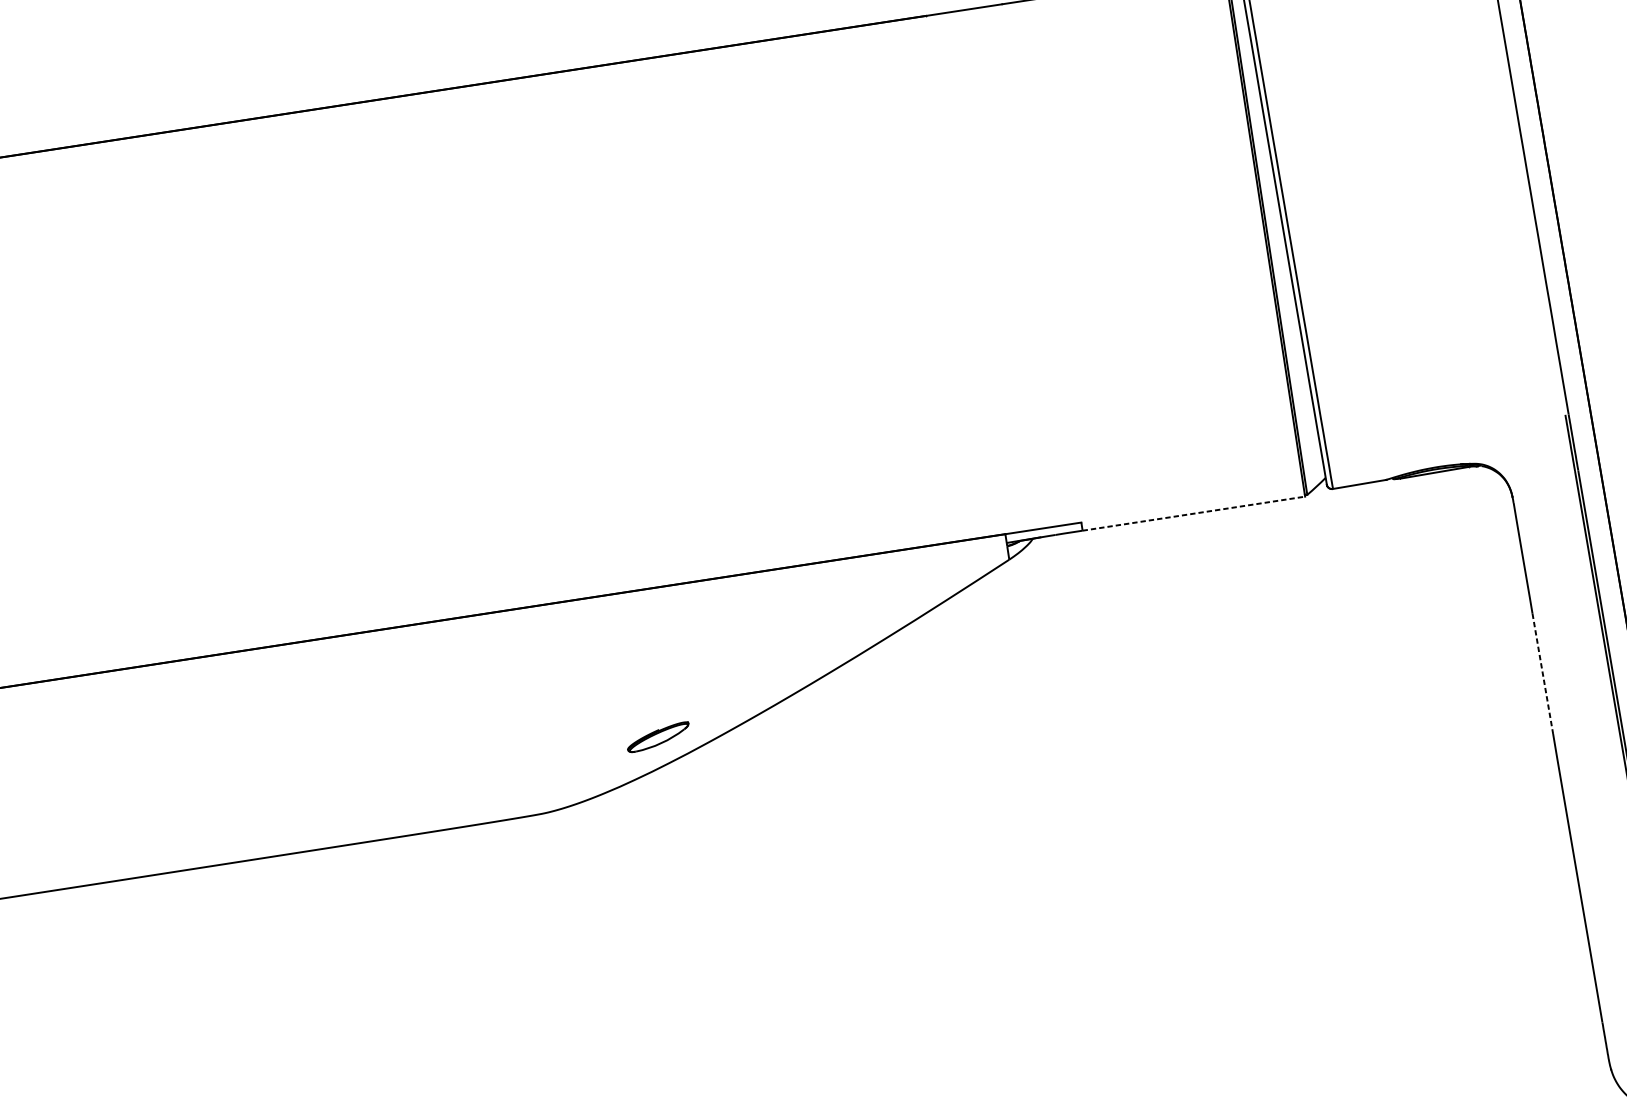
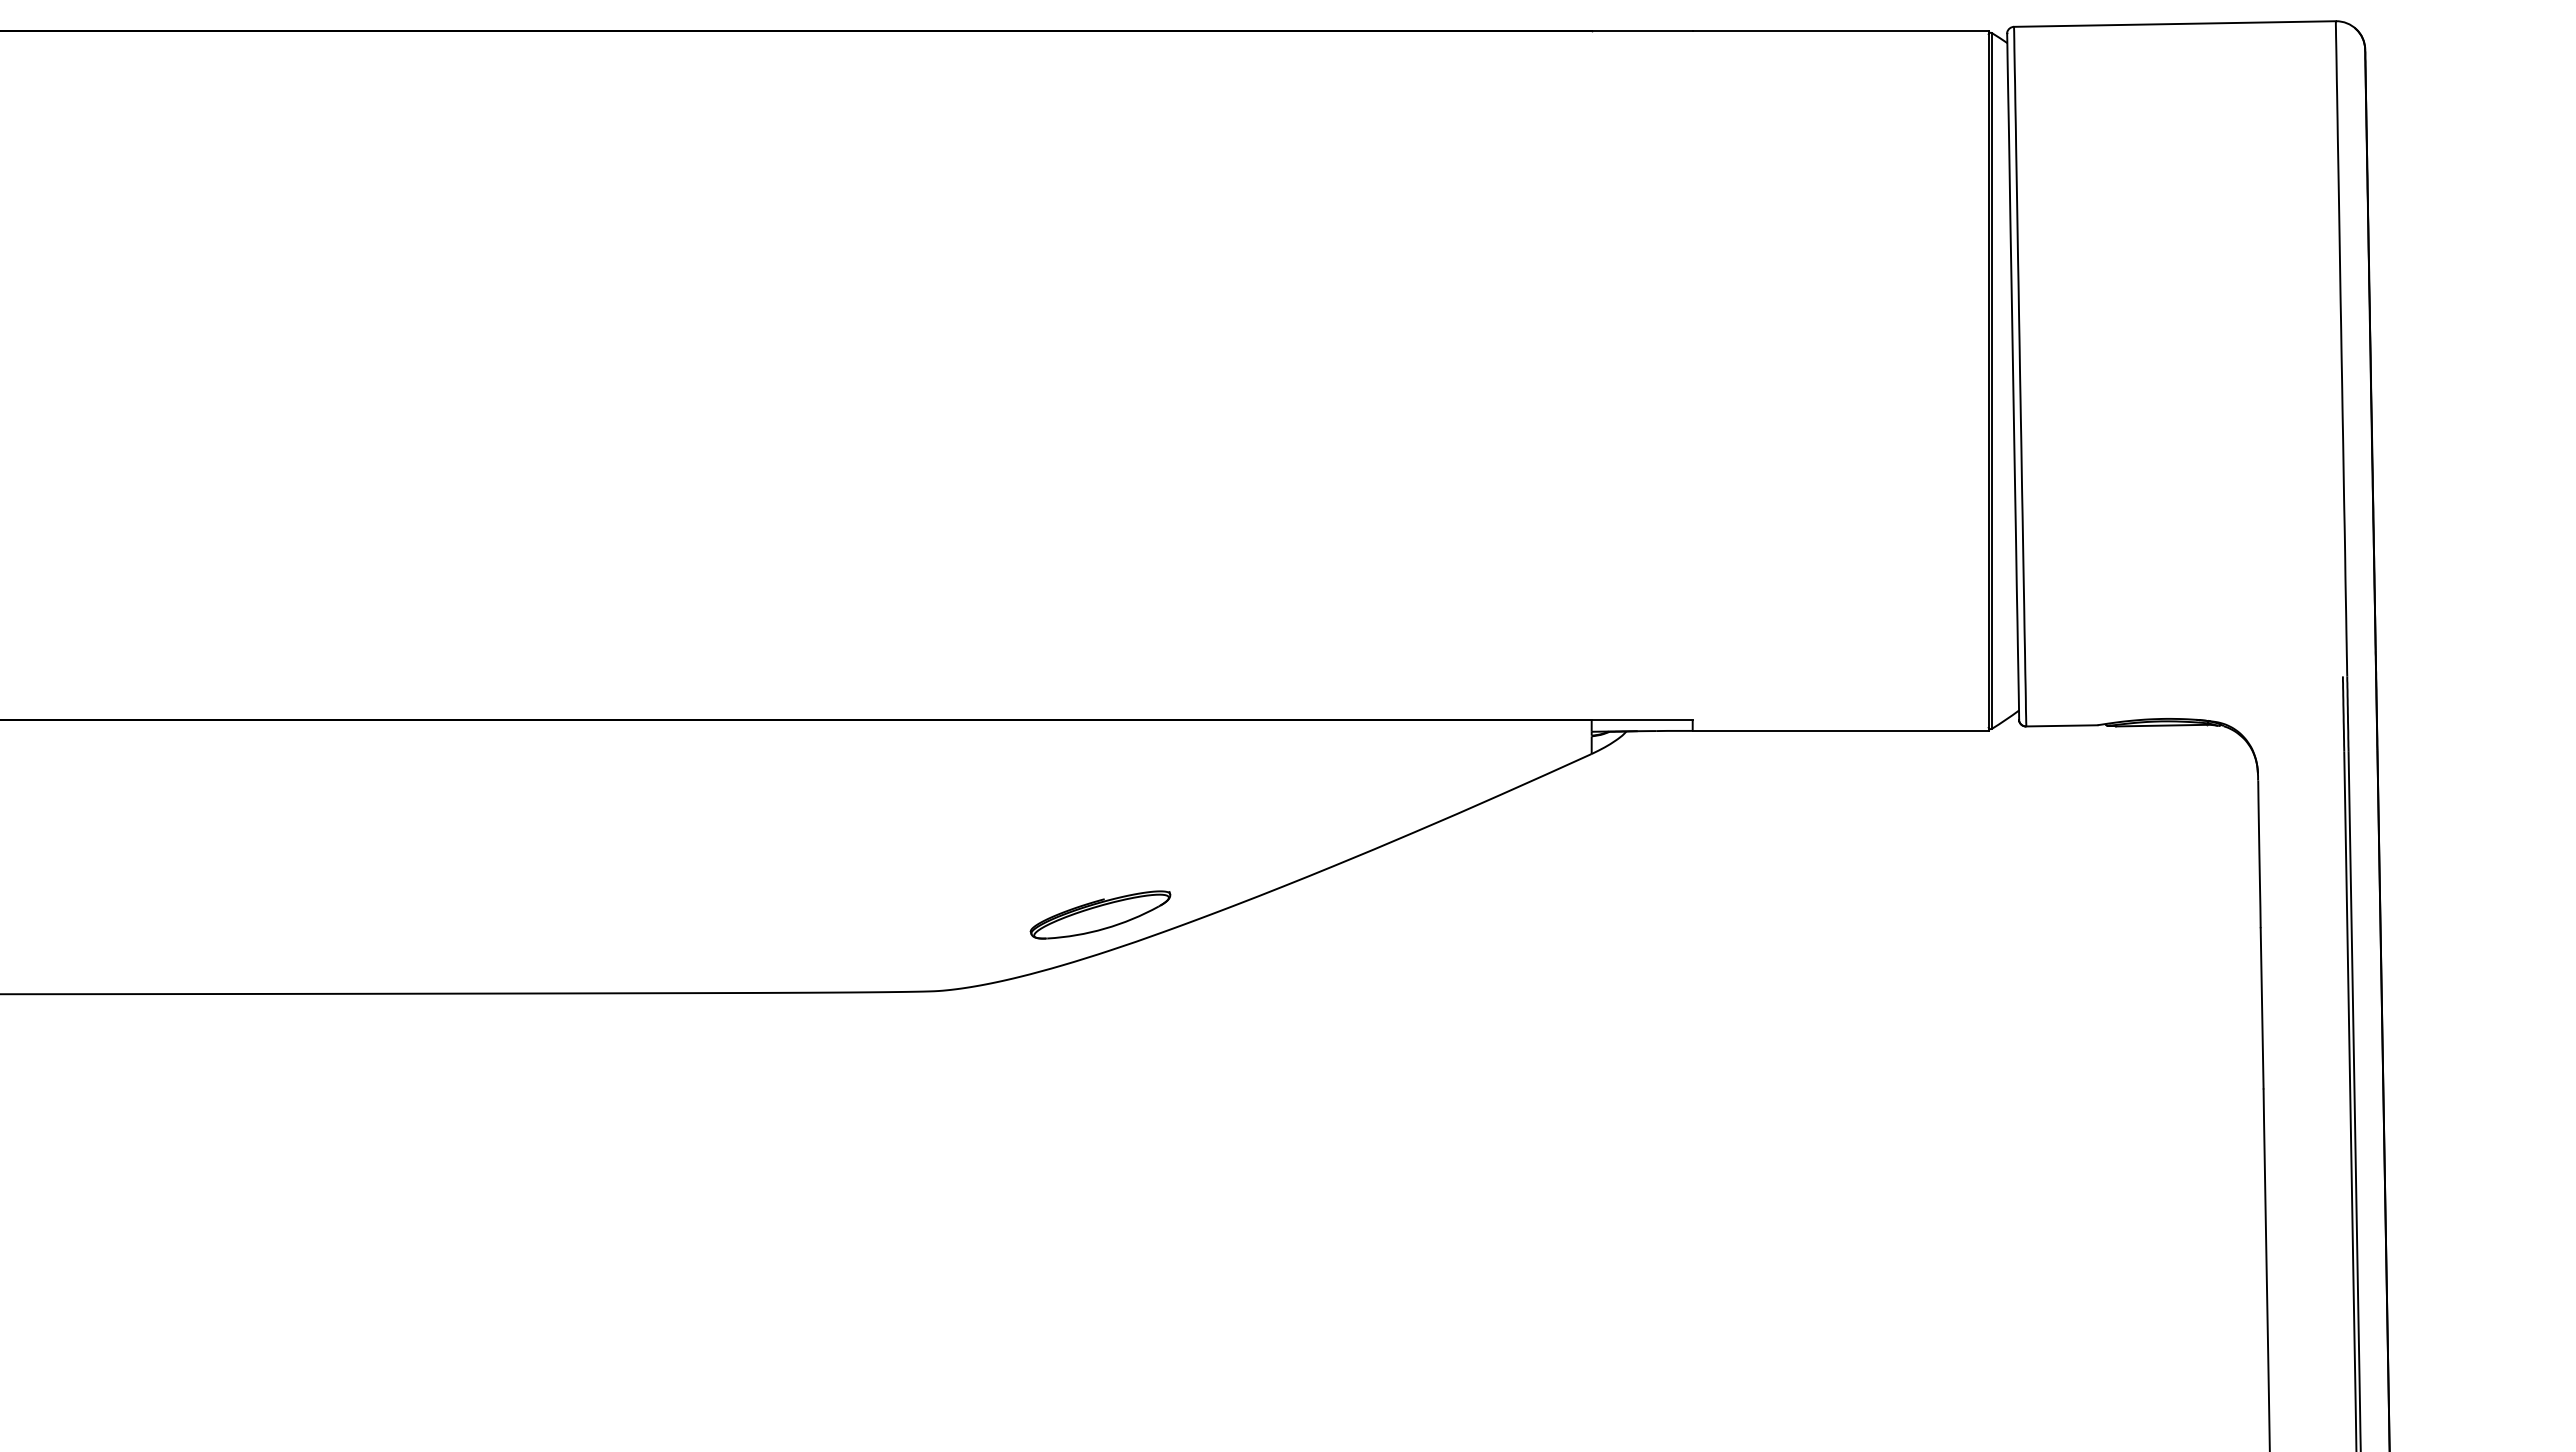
line: (1193, 513) -> (1840, 730), dashed -> solid
line: (1543, 673) -> (2262, 1008), dashed -> solid
part: (658, 736) -> (1100, 914), size x1.67

